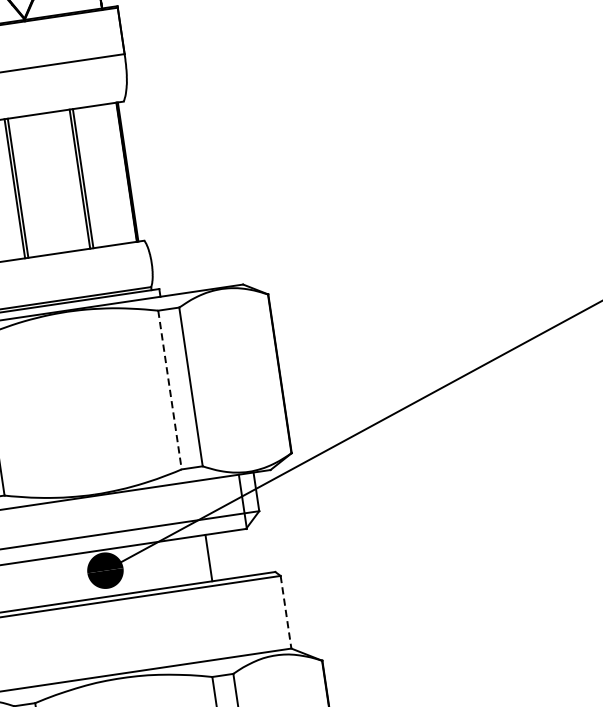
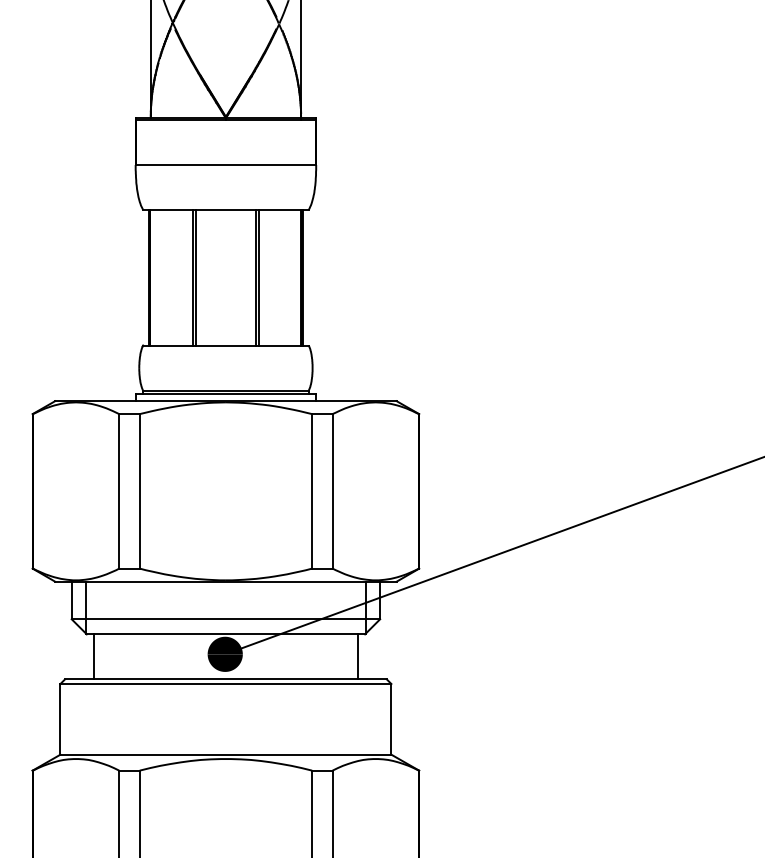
line: (170, 390) -> (312, 491), dashed -> solid
line: (208, 557) -> (357, 656), moved
line: (286, 612) -> (391, 719), dashed -> solid

